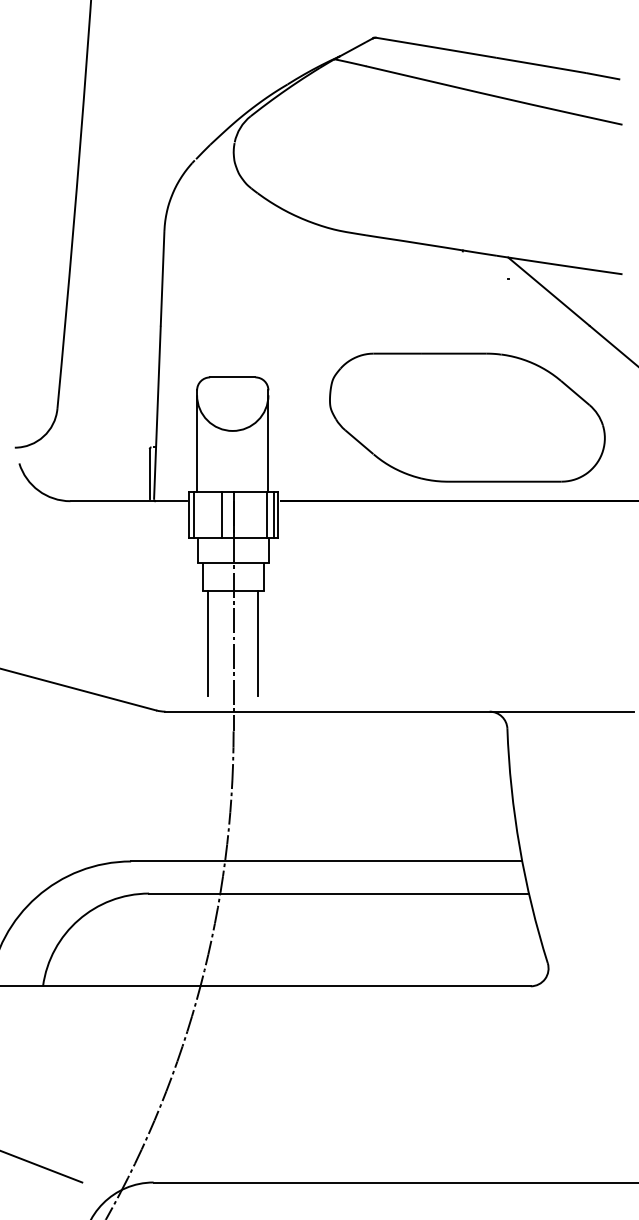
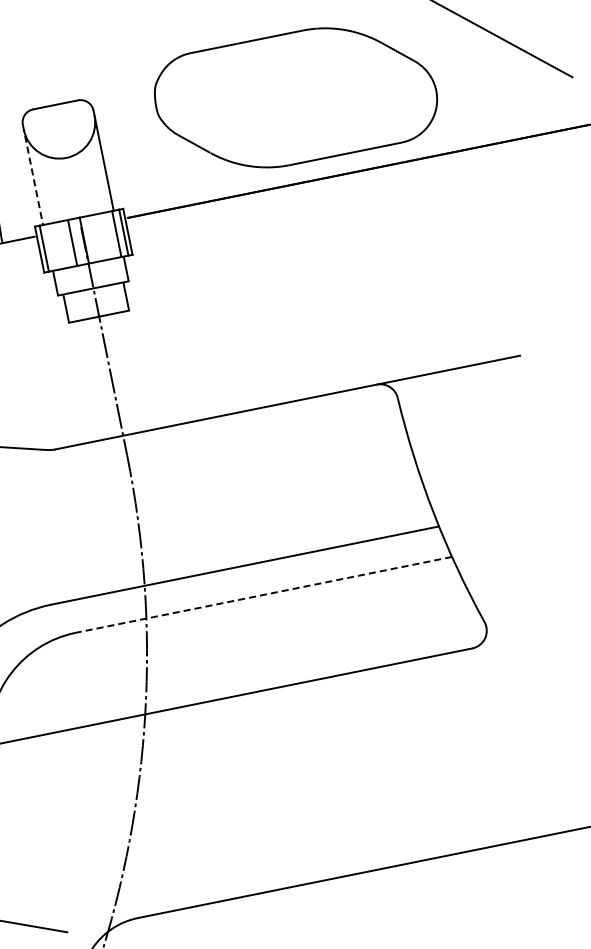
line: (197, 440) -> (33, 174), solid -> dashed
line: (207, 643) -> (83, 373), removed
line: (257, 643) -> (133, 363), removed
line: (339, 893) -> (264, 594), solid -> dashed

